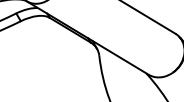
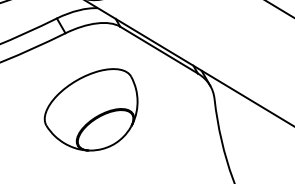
part: (34, 61) -> (91, 109), added

